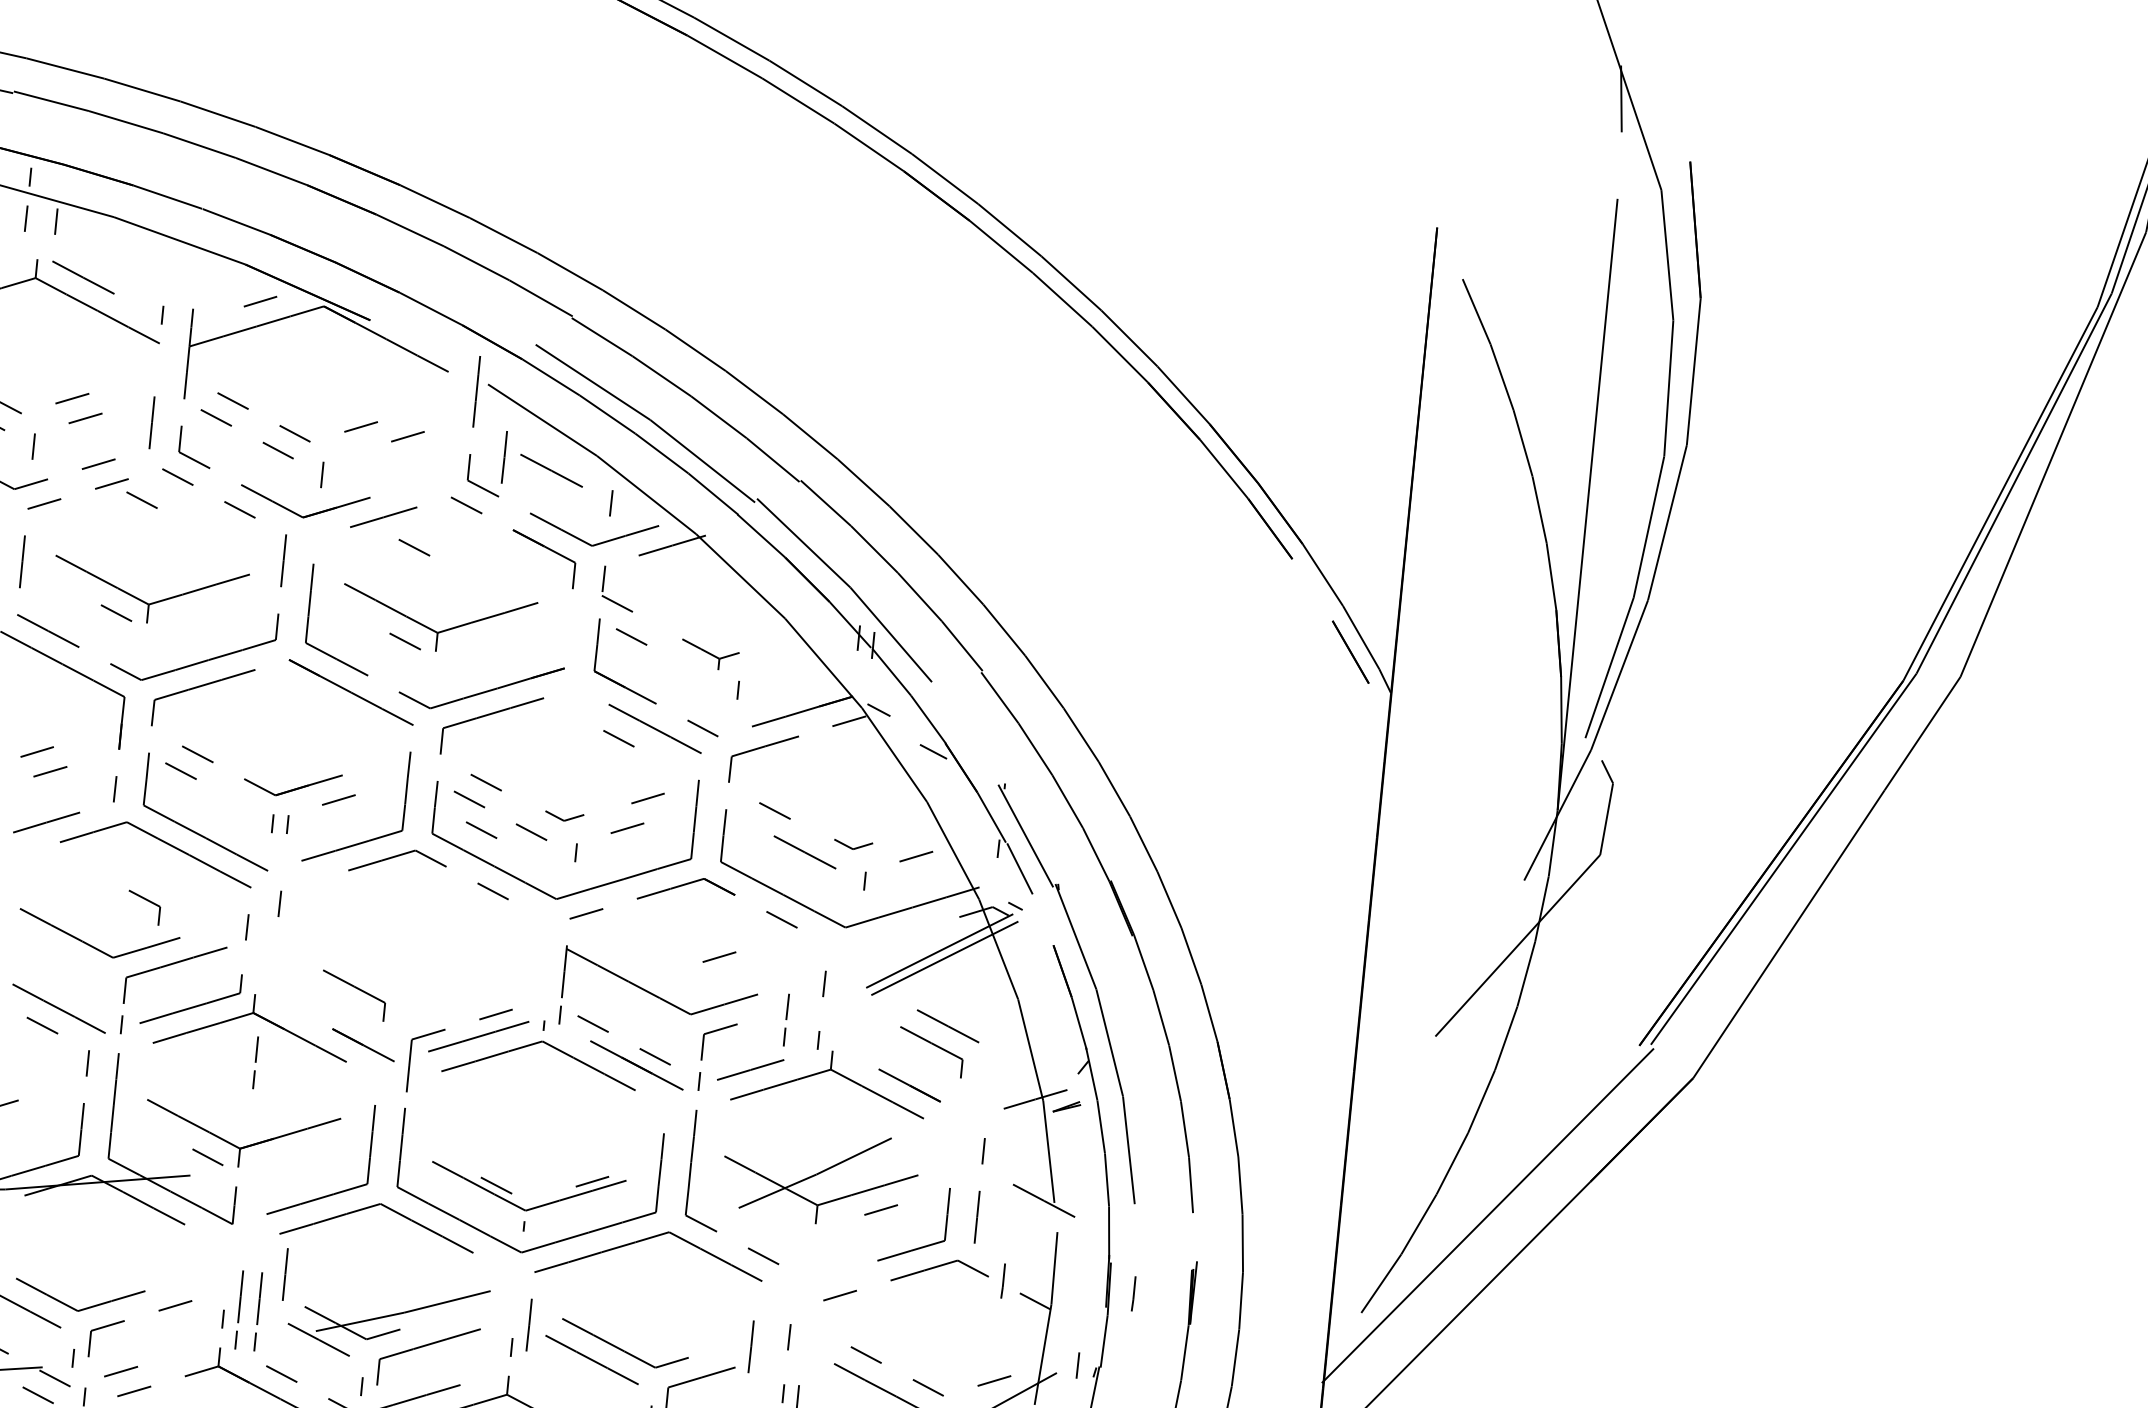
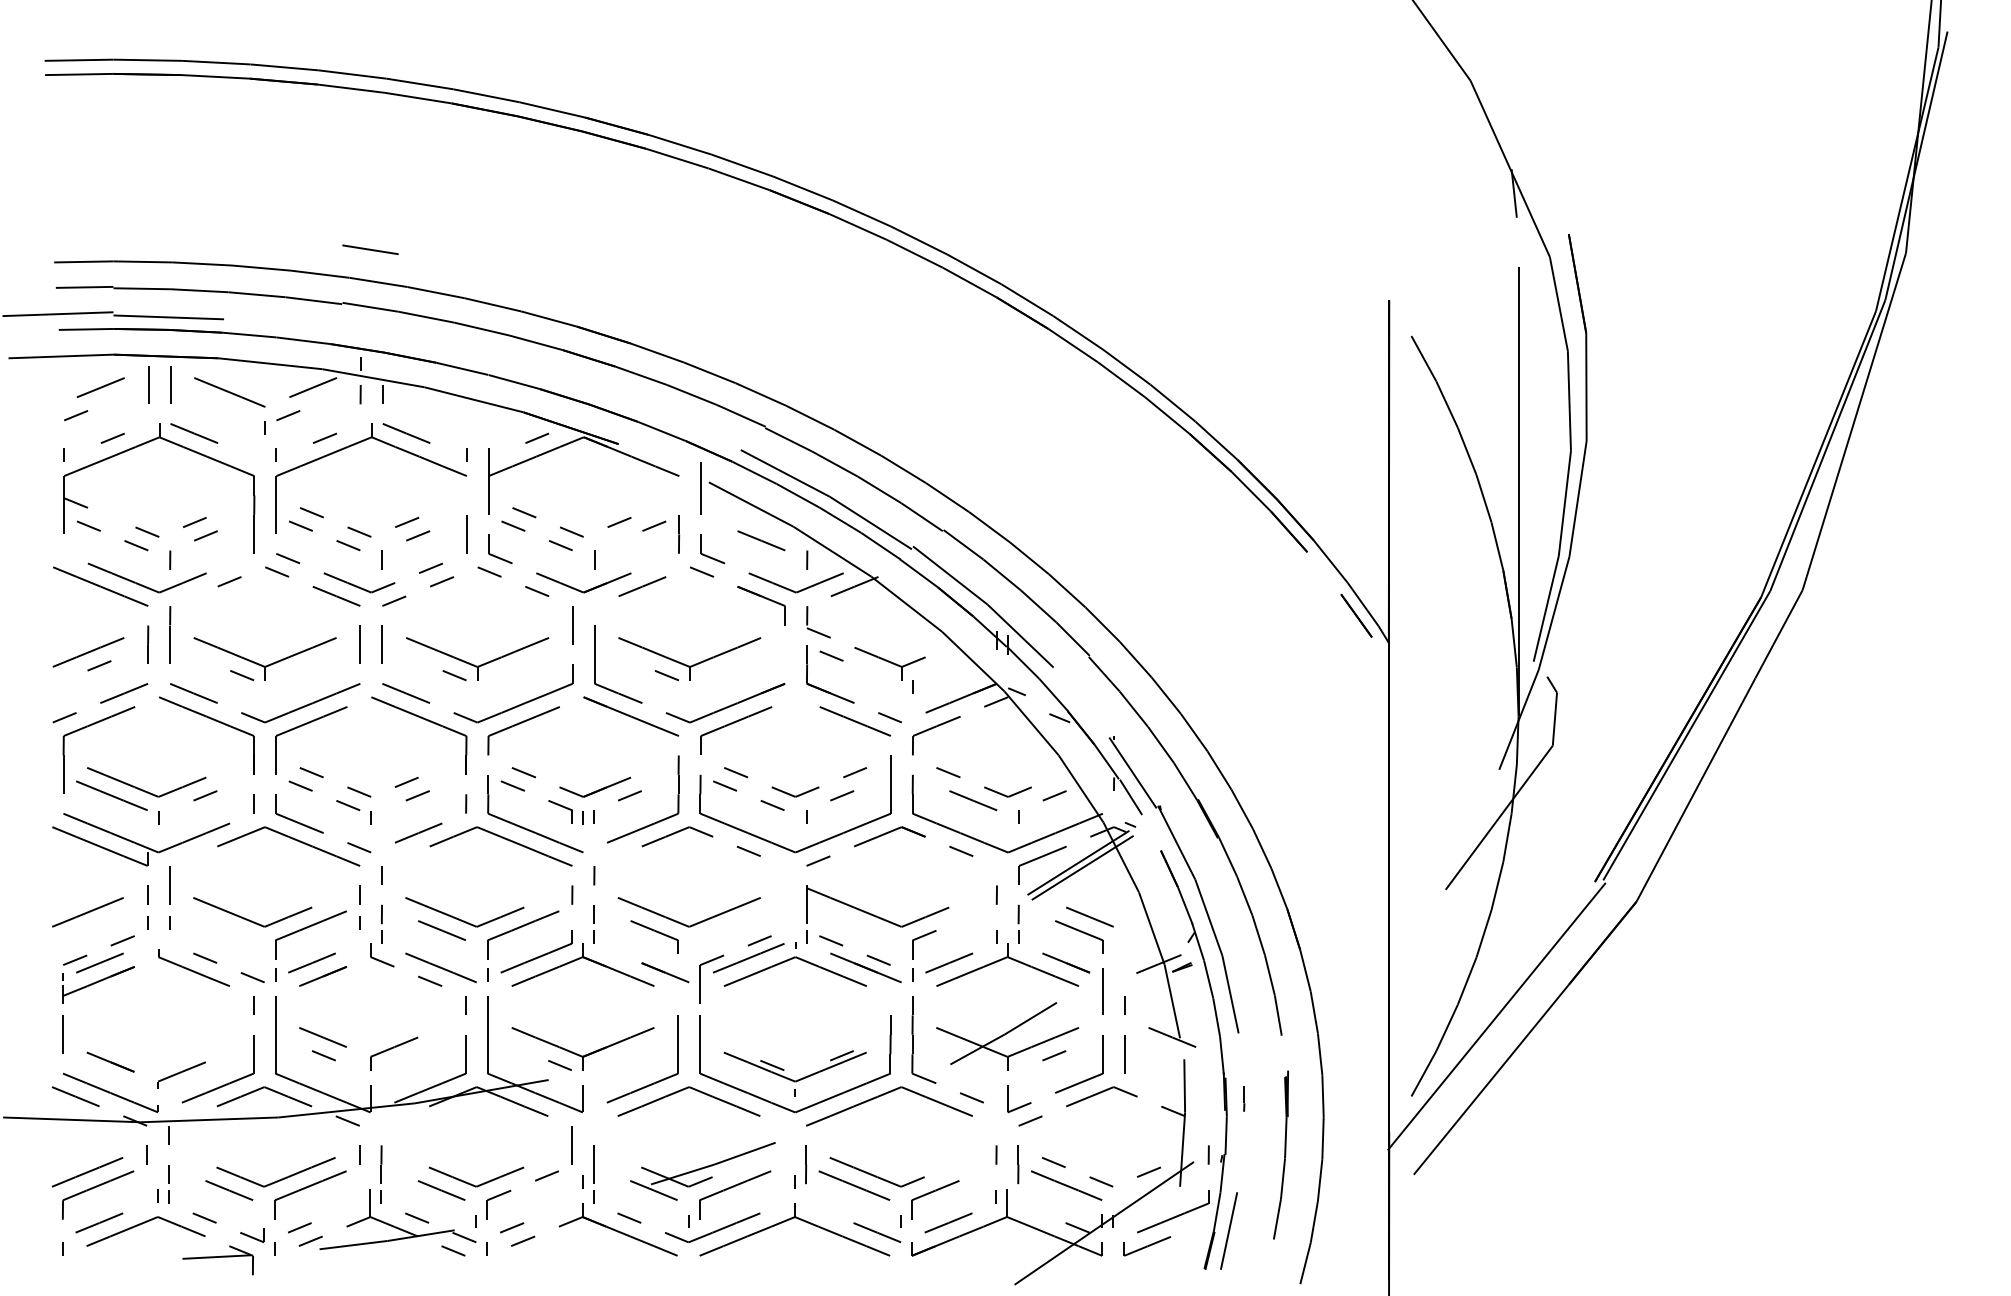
line: (58, 22) -> (370, 249), added
line: (503, 457) -> (678, 534), moved
line: (142, 500) -> (465, 591), removed
line: (413, 547) -> (666, 606), removed
part: (709, 654) -> (889, 663), size x1.67
line: (618, 737) -> (829, 730), removed
part: (564, 816) -> (795, 791), size x1.67
line: (482, 830) -> (736, 807), removed
part: (852, 844) -> (1007, 791), size x1.67
part: (143, 906) -> (560, 811), moved
part: (888, 939) -> (1040, 858), added
line: (719, 956) -> (918, 882), removed
line: (66, 958) -> (442, 930), added
part: (394, 980) -> (683, 923), added
line: (786, 1019) -> (1018, 923), moved
line: (254, 1061) -> (593, 923), moved
line: (955, 1129) -> (1102, 991), added
part: (829, 1273) -> (1021, 1105), added
line: (284, 1274) -> (571, 1145), moved
line: (1003, 1280) -> (1148, 1098), removed
line: (257, 1311) -> (607, 1174), removed
line: (751, 1346) -> (1018, 1164), moved

